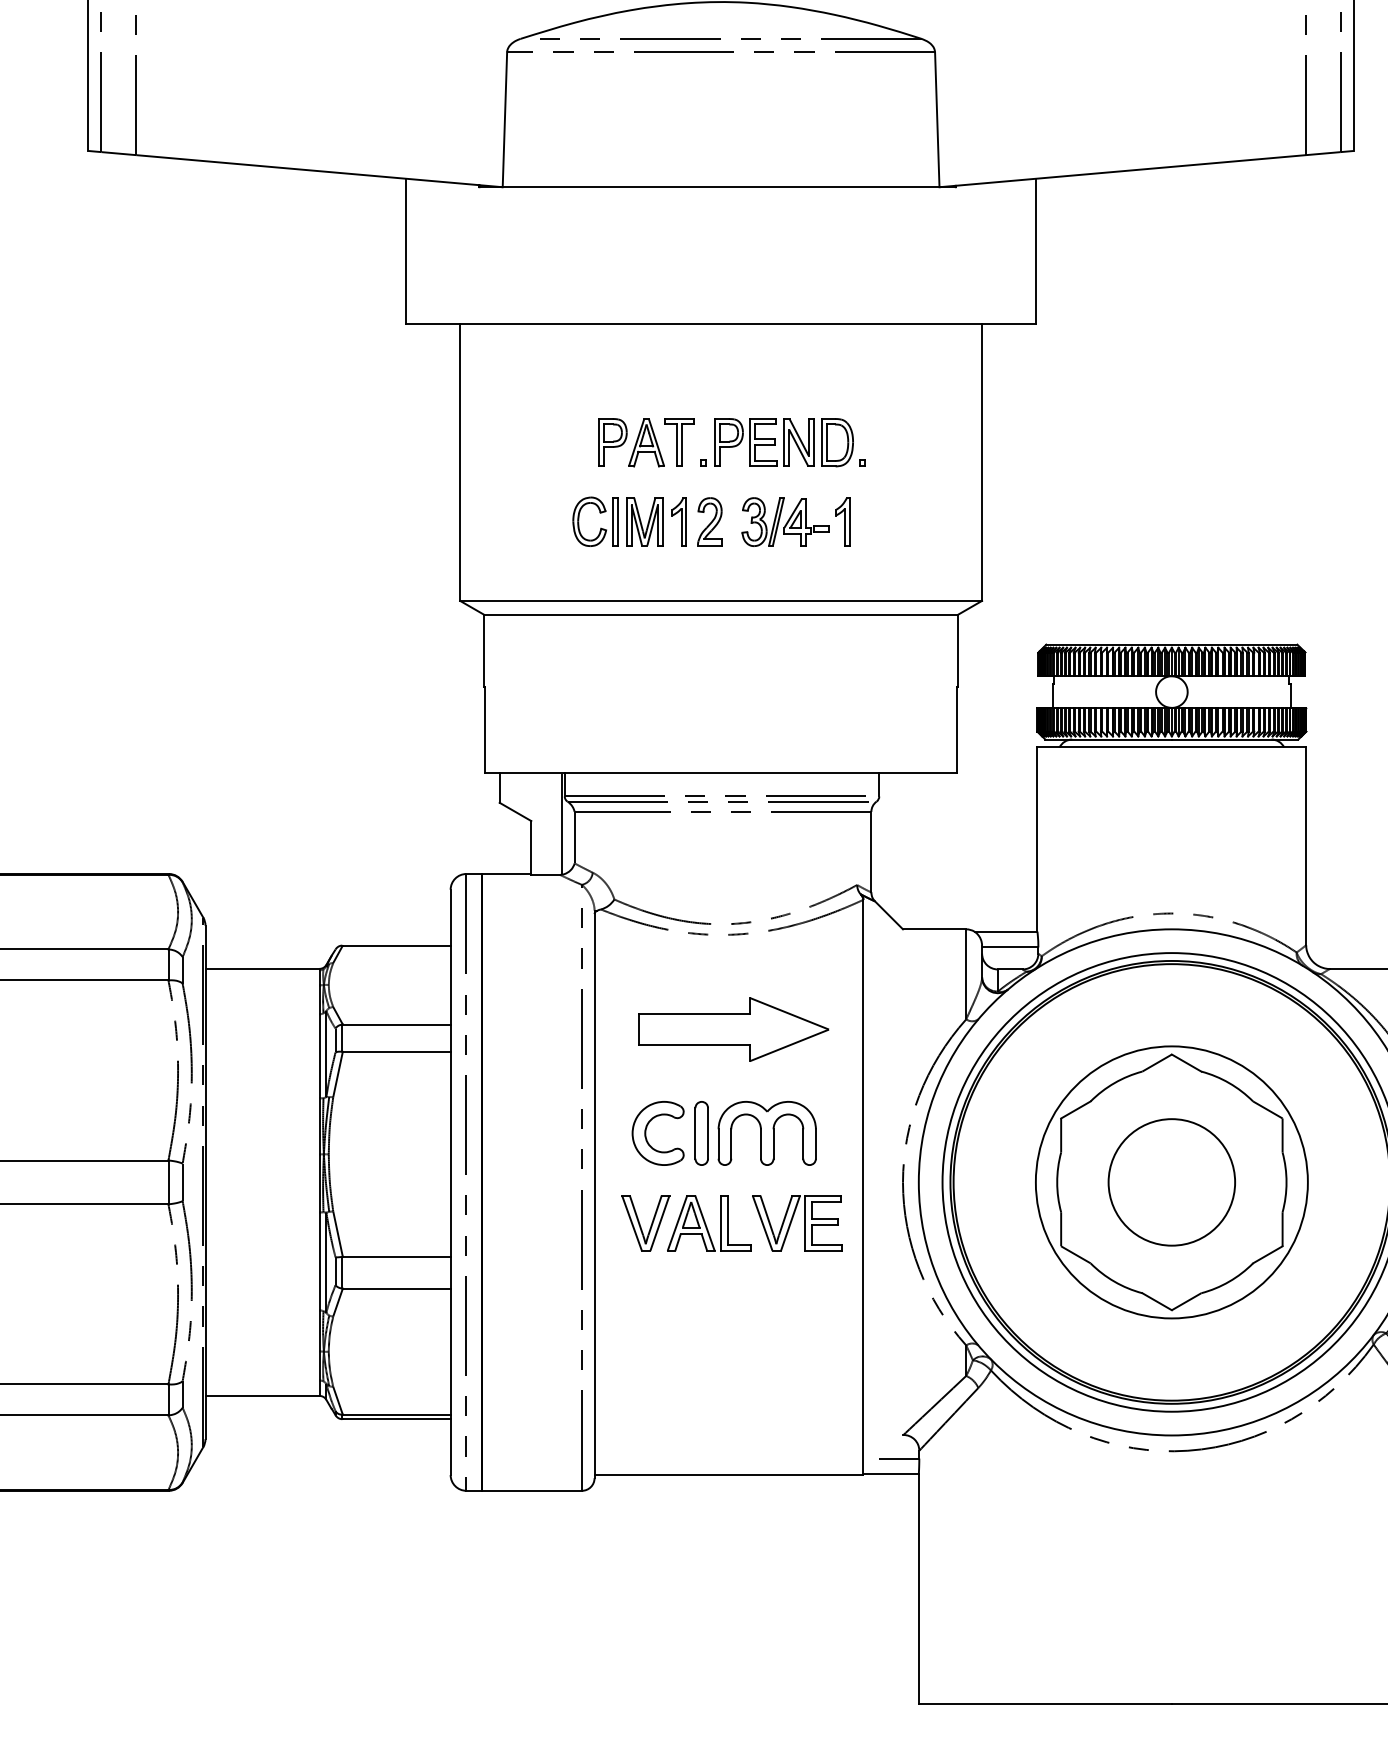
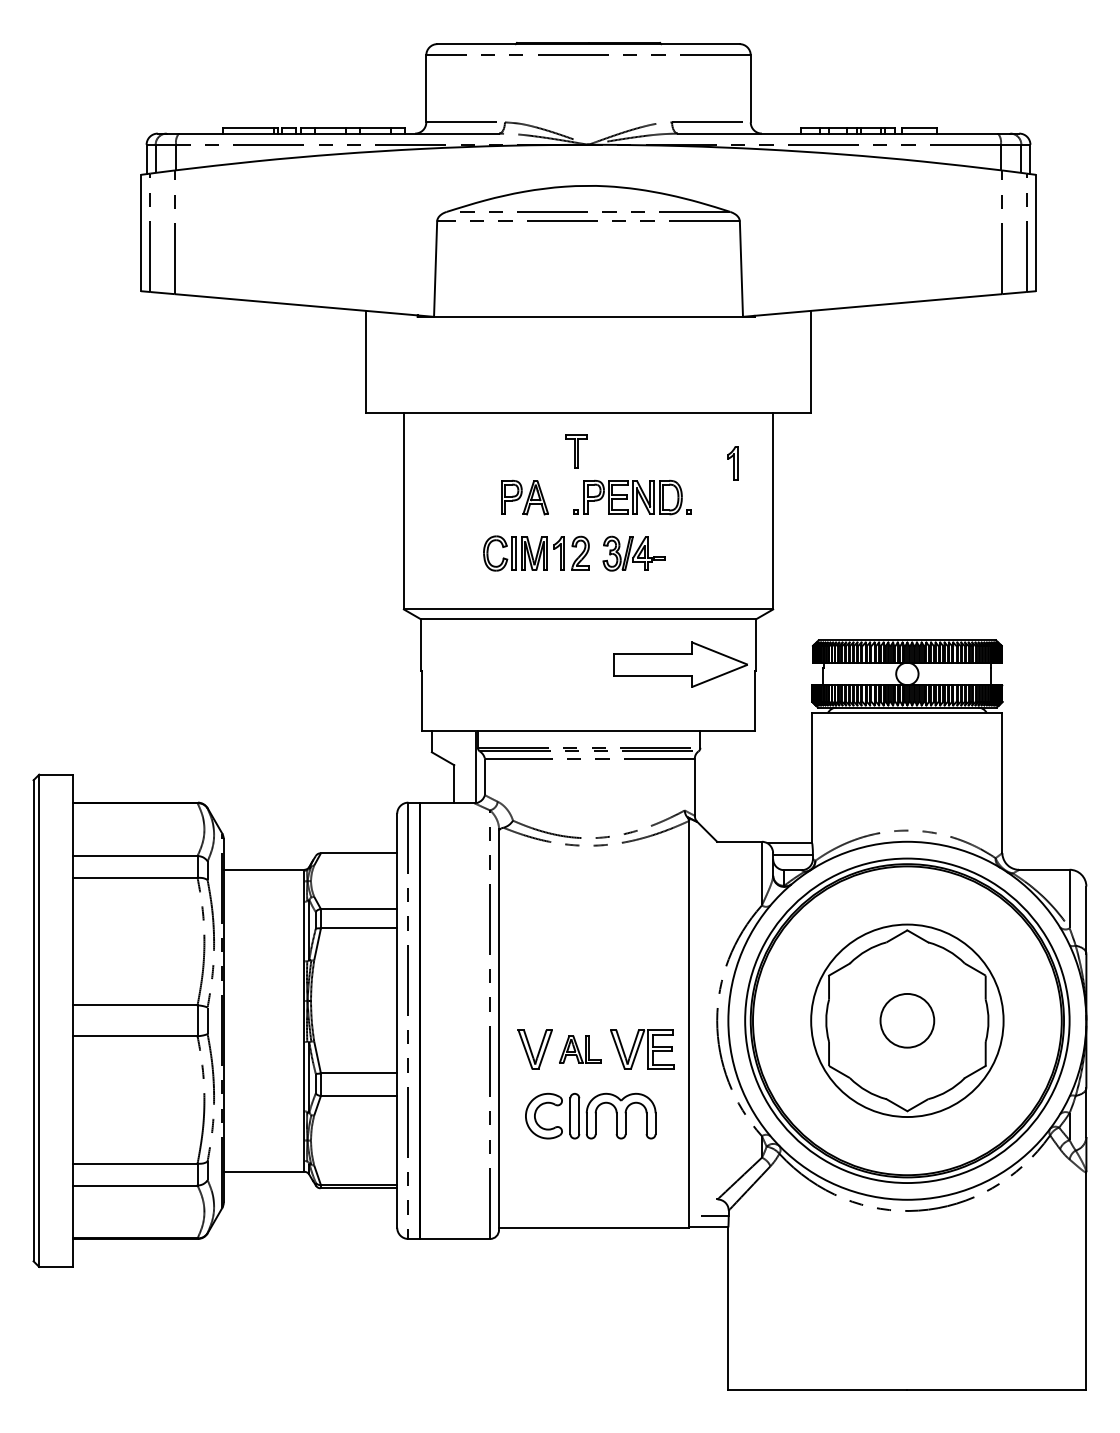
part: (680, 442) -> (576, 451), moved
part: (842, 521) -> (732, 463), moved
part: (733, 1029) -> (680, 664), moved
part: (723, 1132) -> (590, 1115), moved
circle: (1172, 1181) -> (907, 1020), size x0.6
part: (709, 1222) -> (580, 1049), size x0.7

